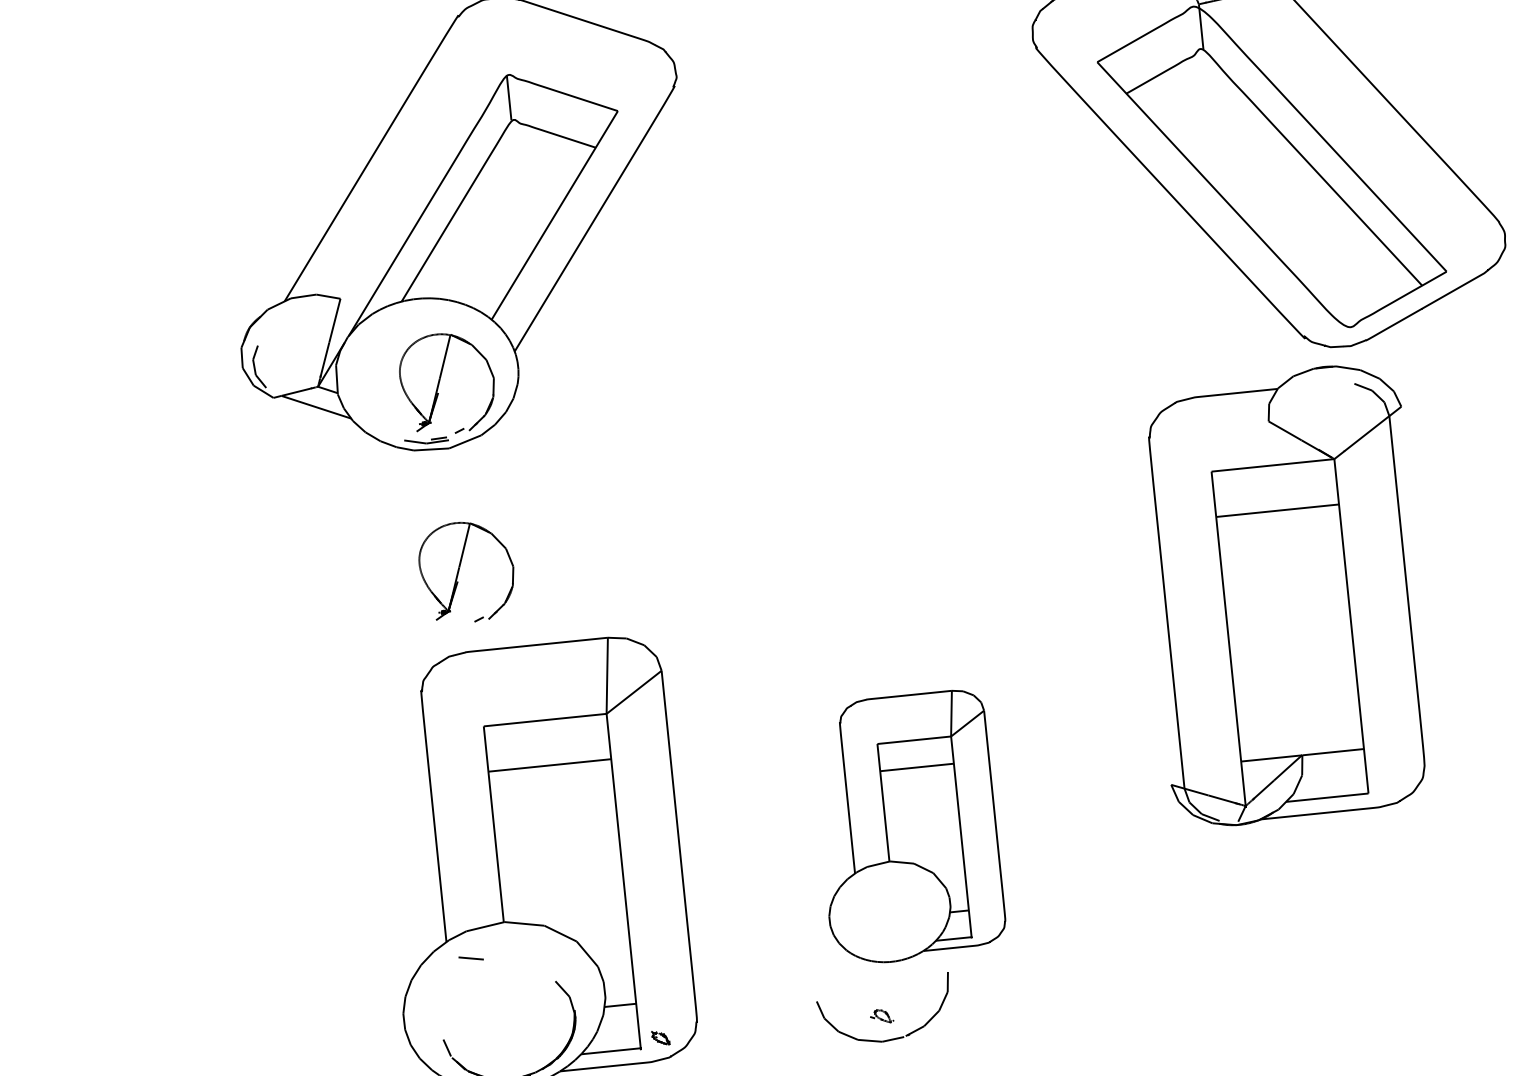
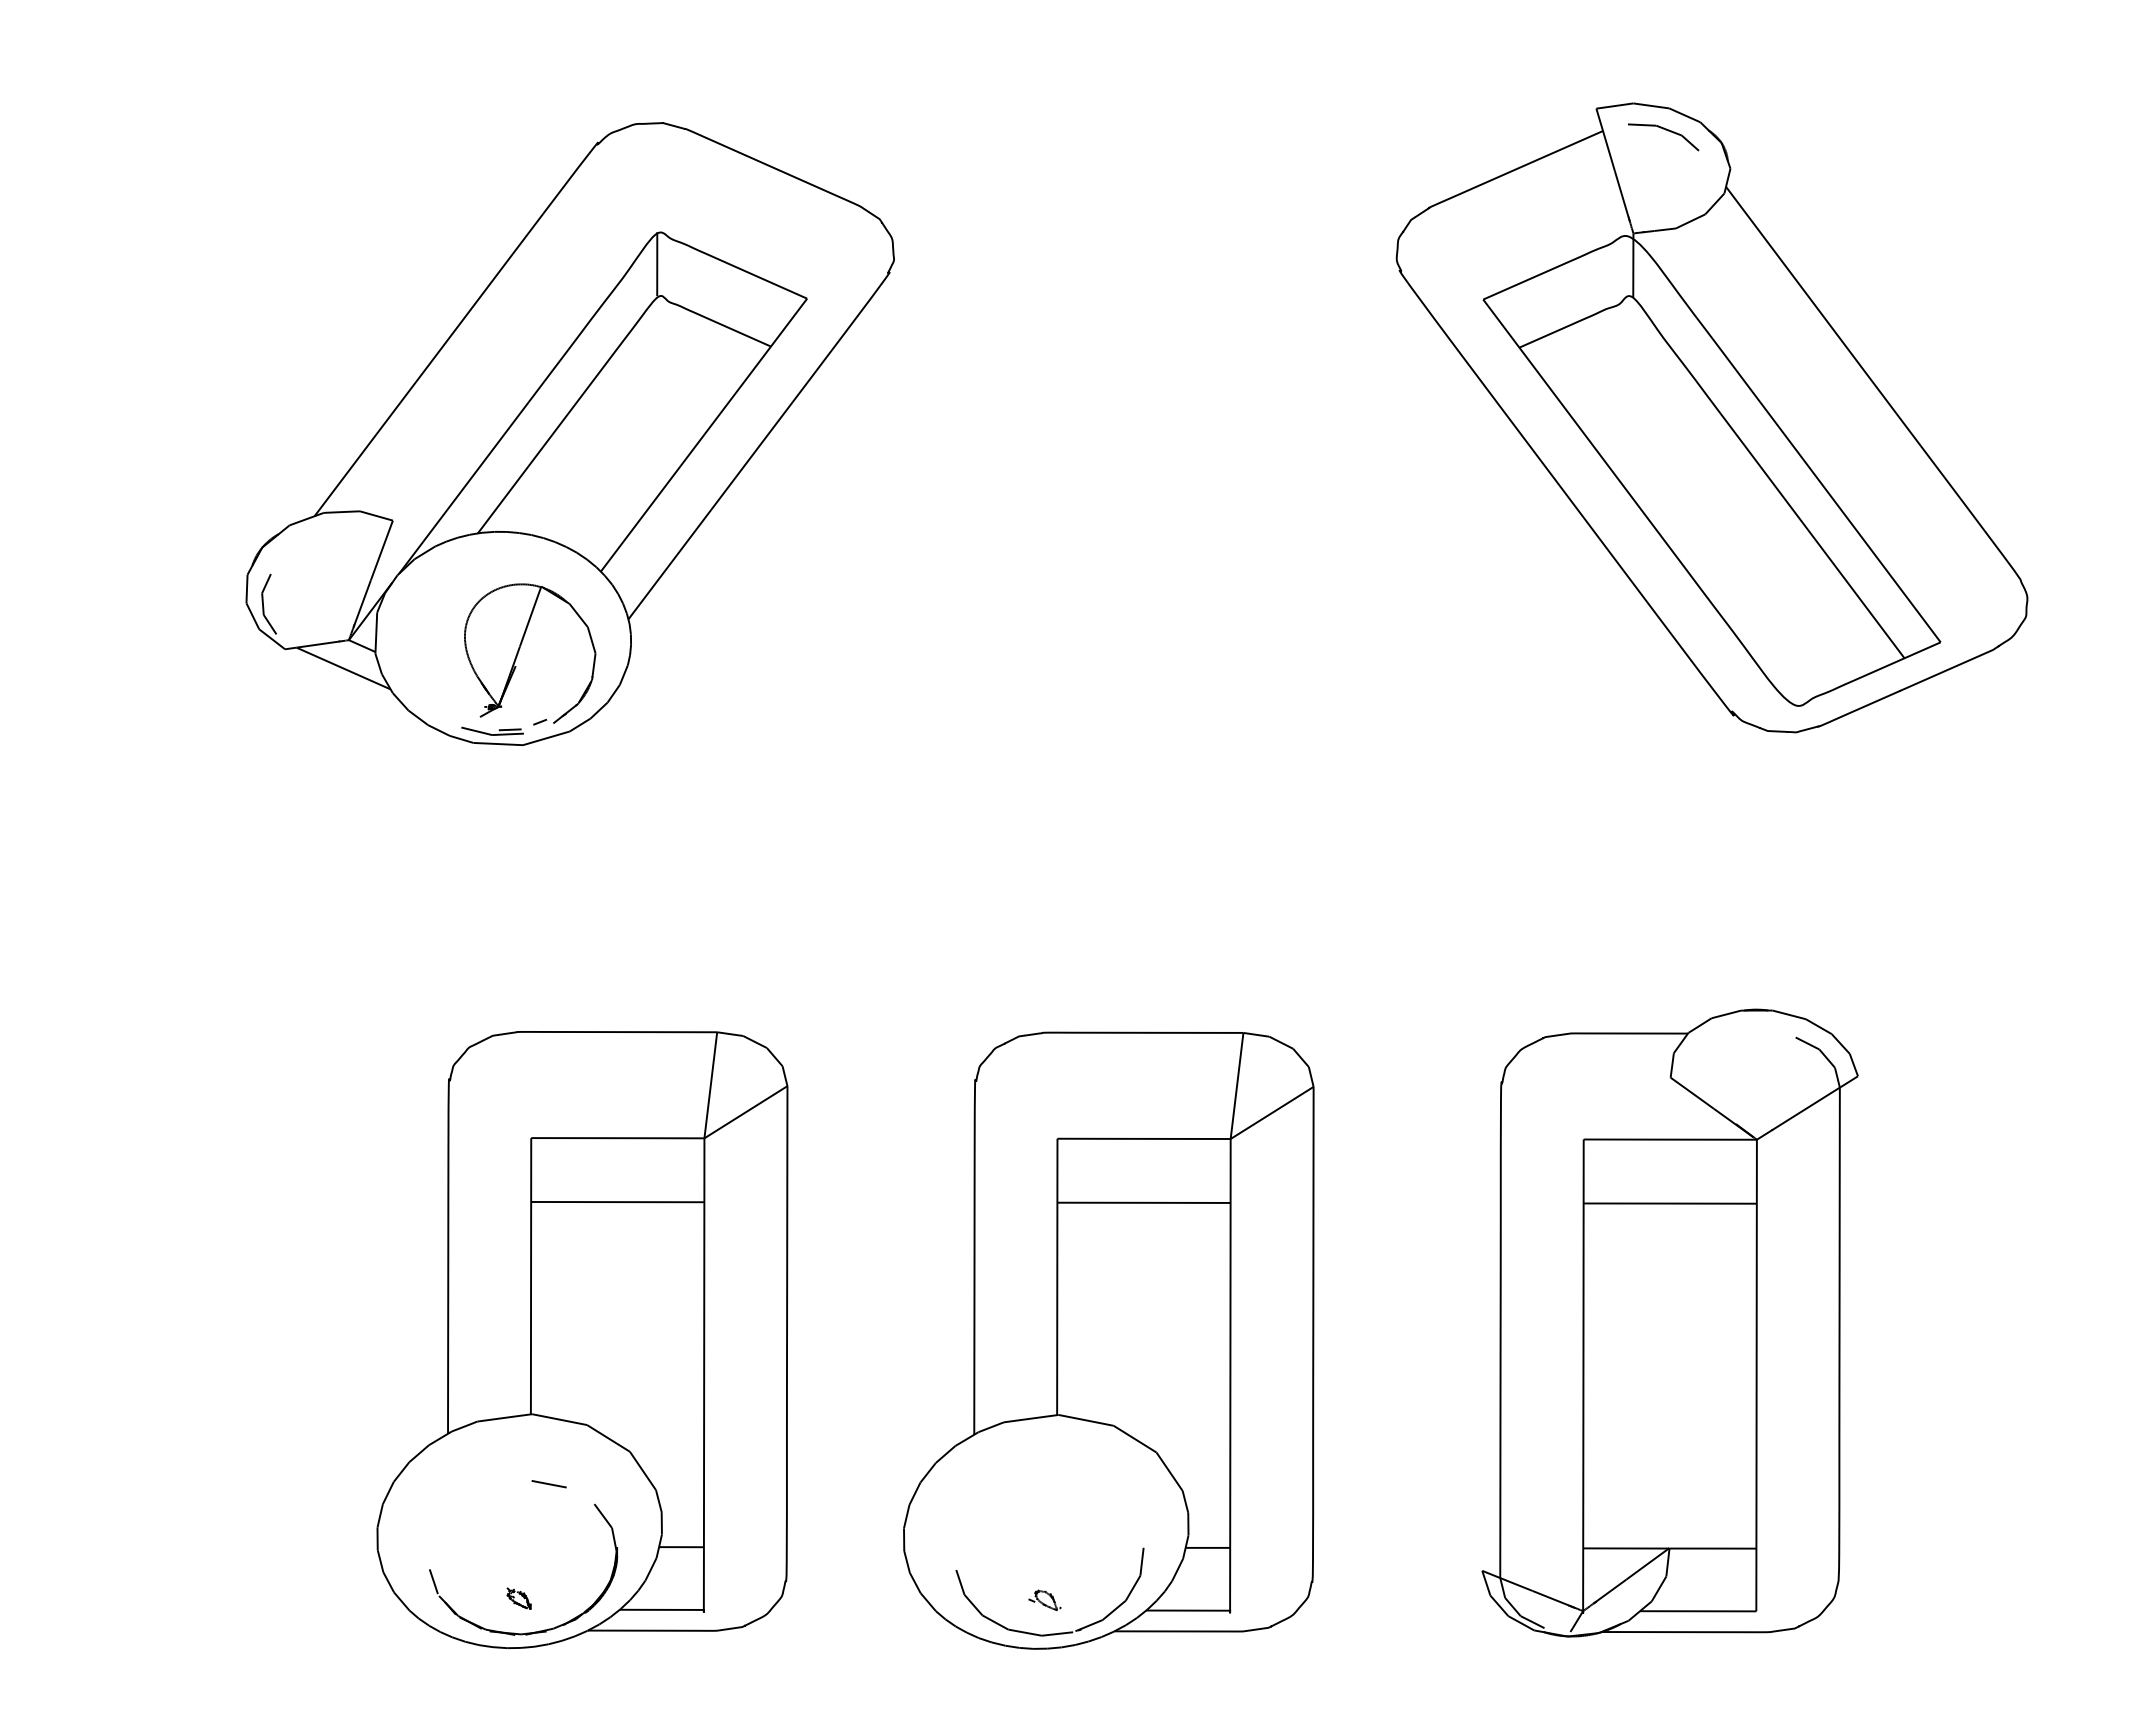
part: (459, 570) -> (519, 917), removed
part: (1285, 595) -> (1669, 1322), moved
part: (907, 827) -> (1108, 1340), size x1.67
line: (470, 958) -> (548, 1484), moved
part: (660, 1038) -> (518, 1598), moved

